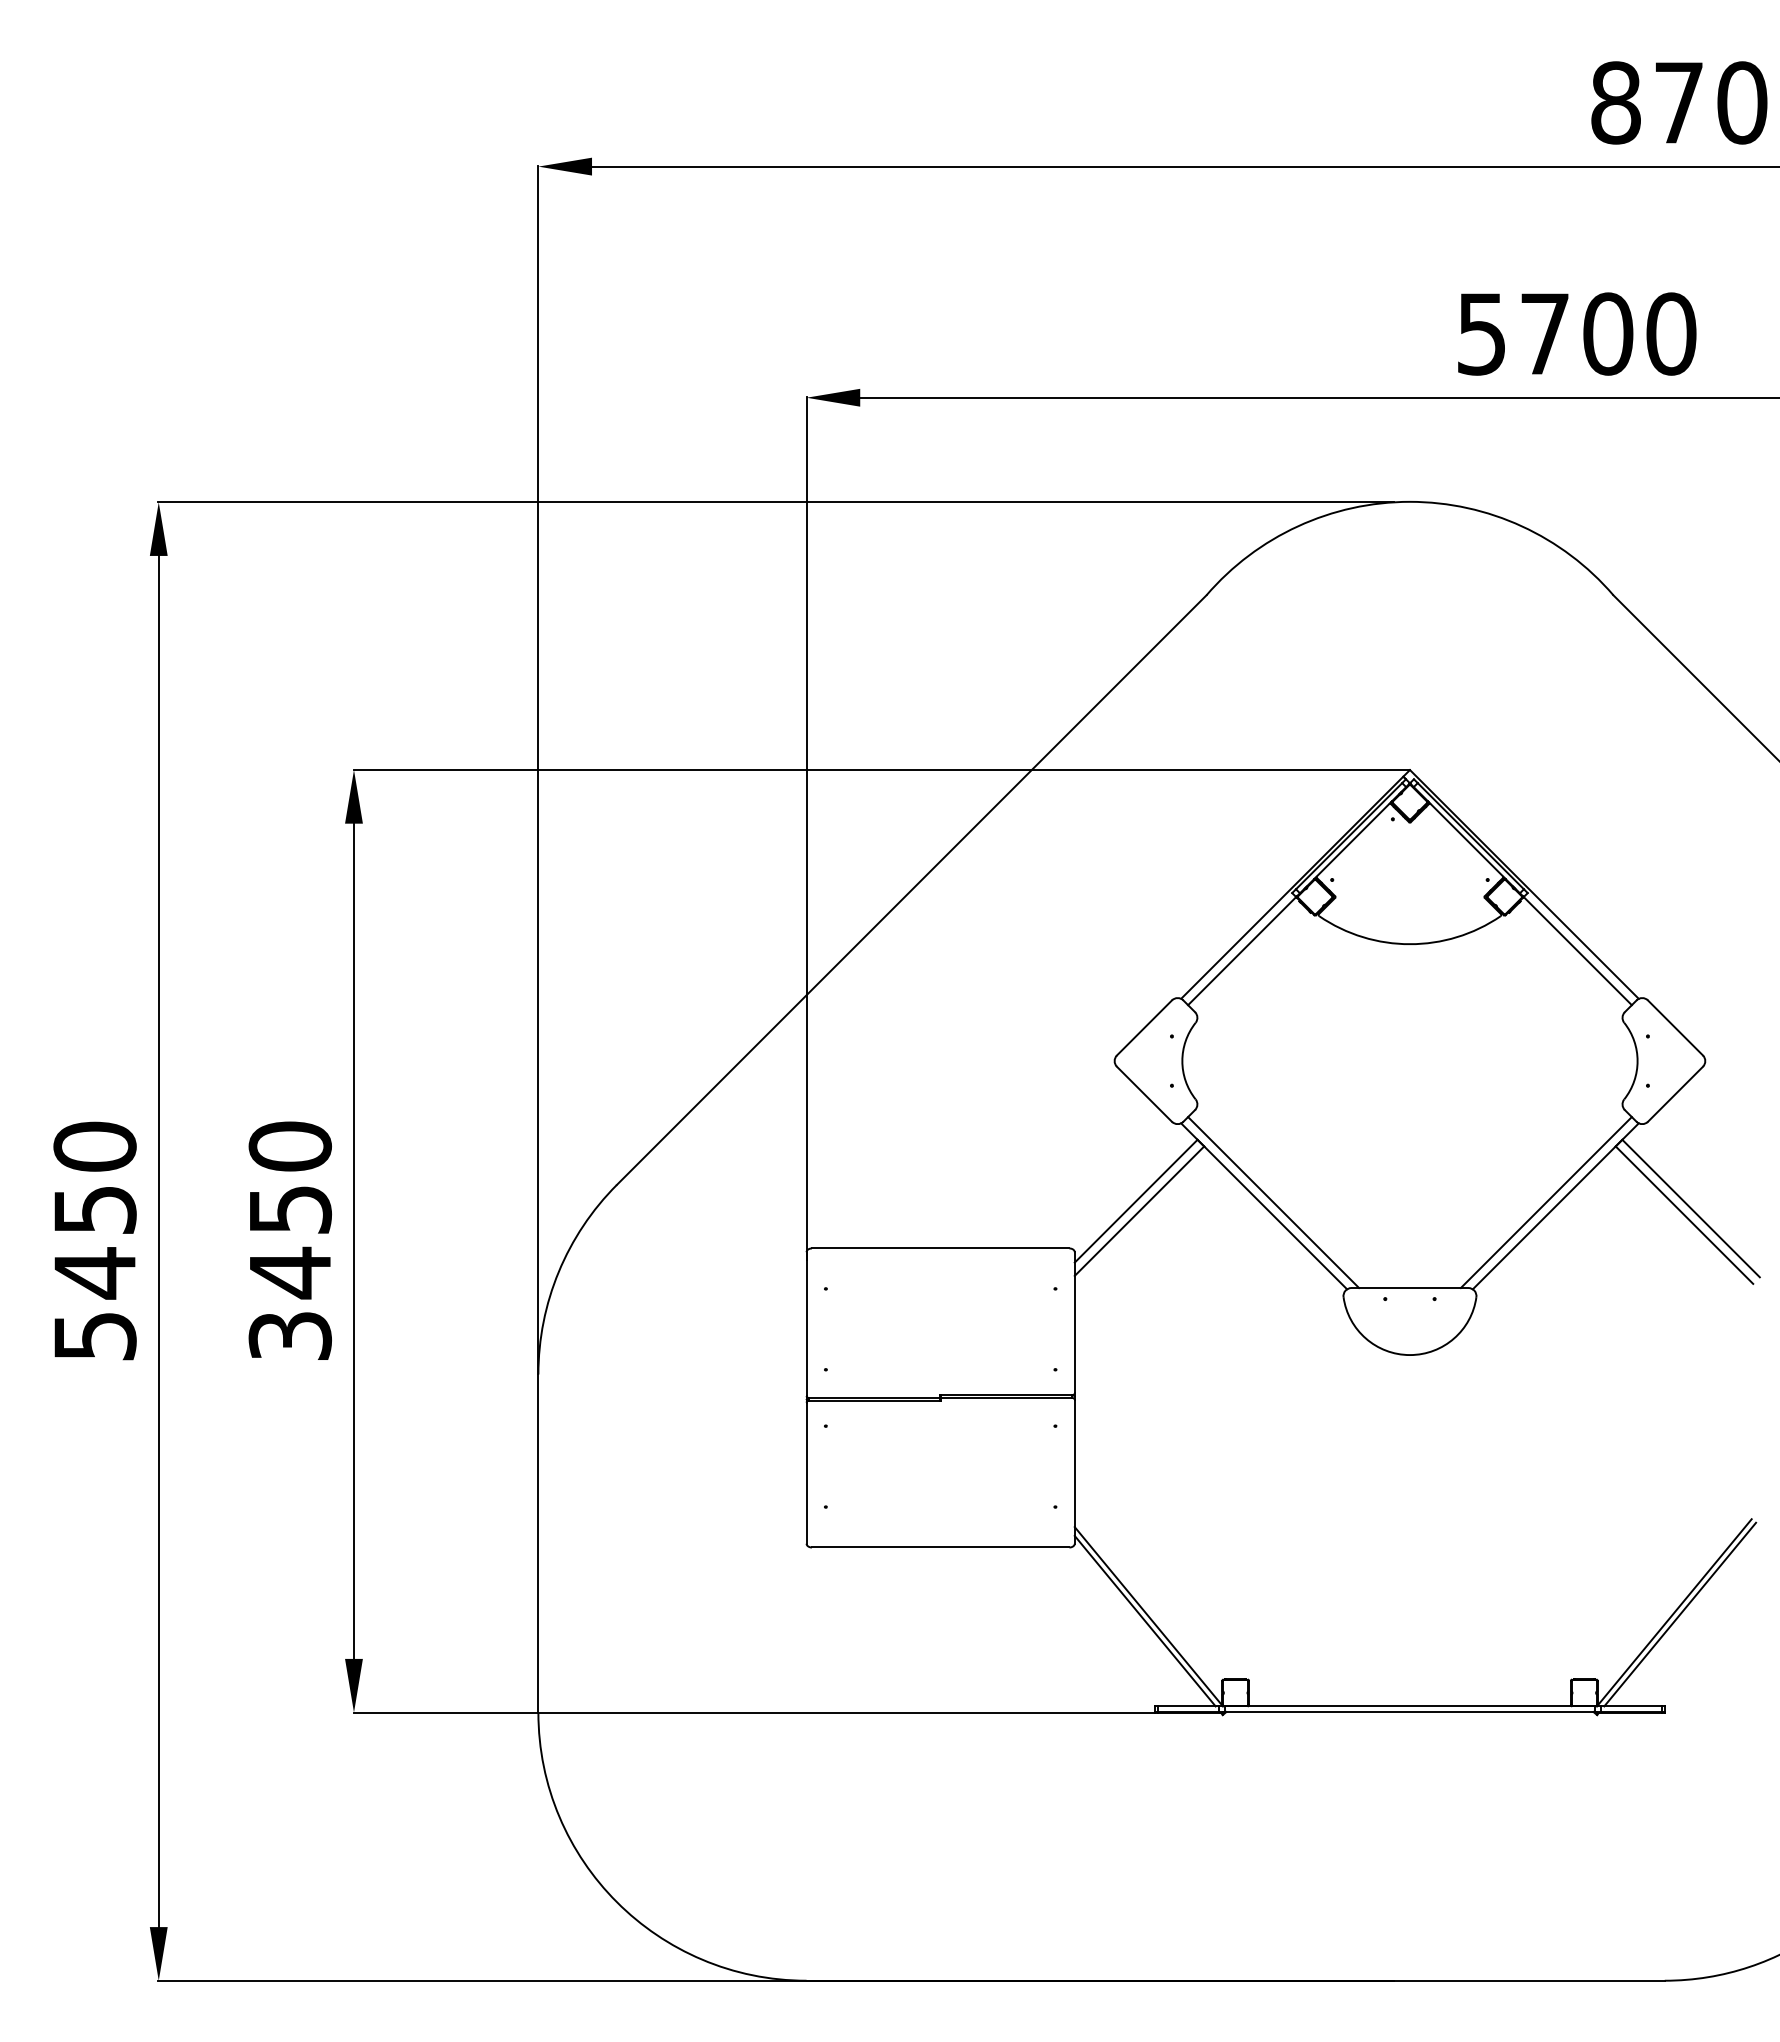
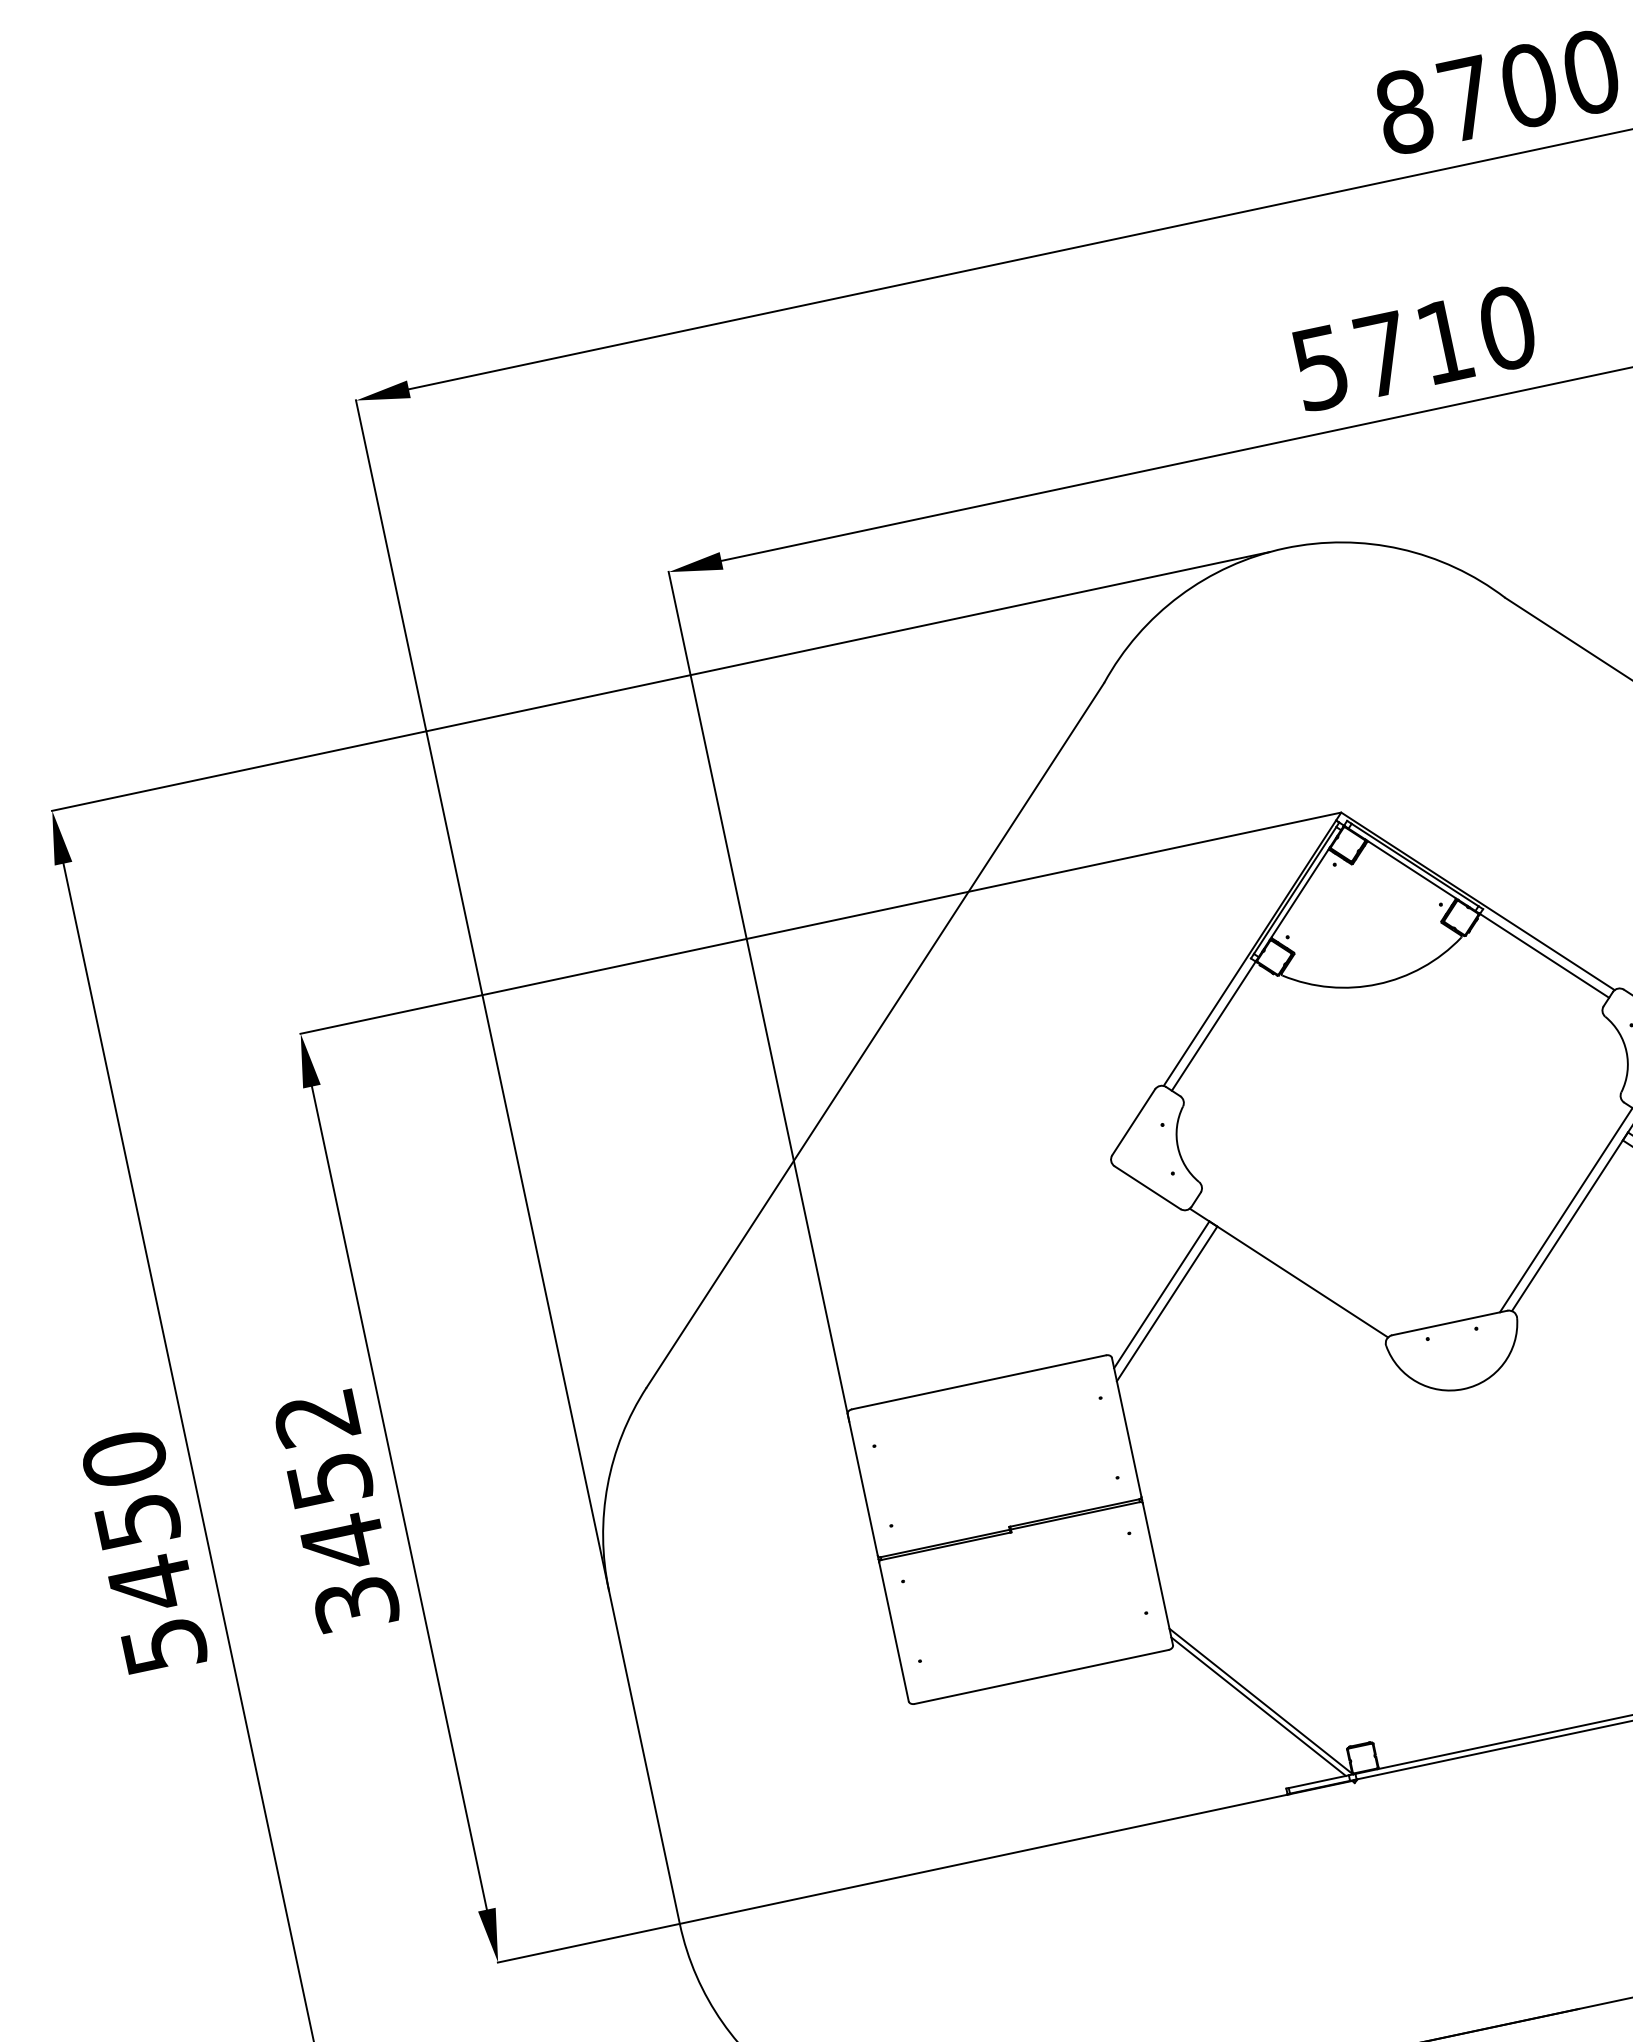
text: (1608, 333) -> (1445, 340), 5700 -> 5710
text: (289, 1146) -> (316, 1418), 3450 -> 3452
line: (1273, 1202) -> (1297, 1267), removed

